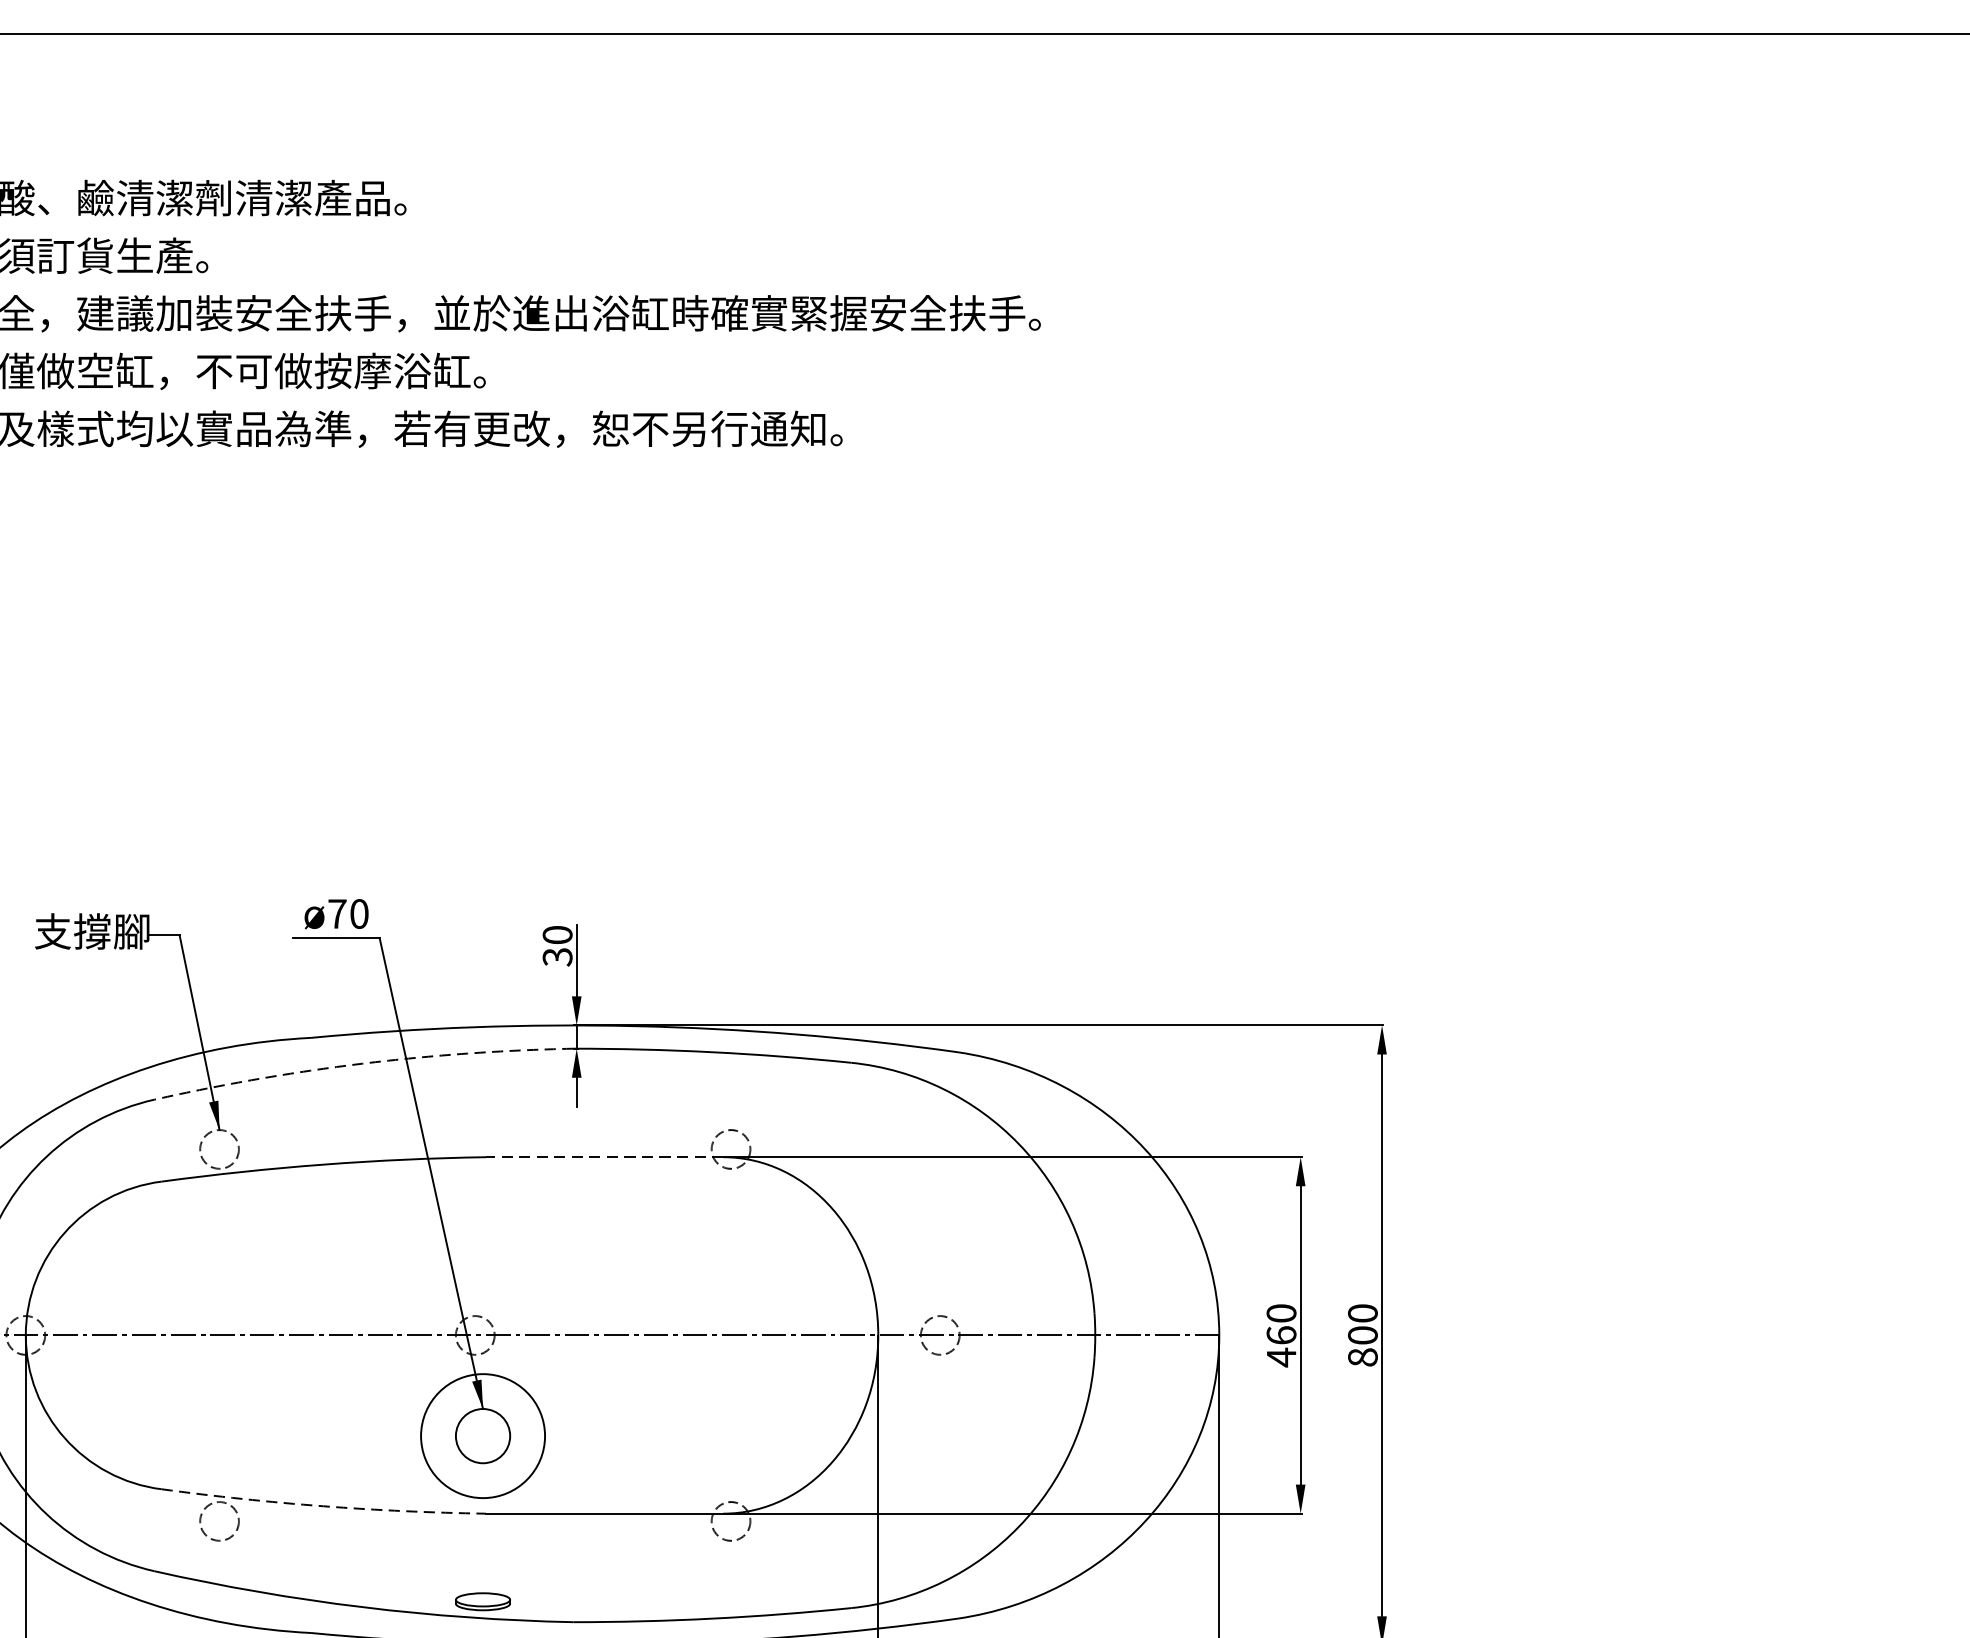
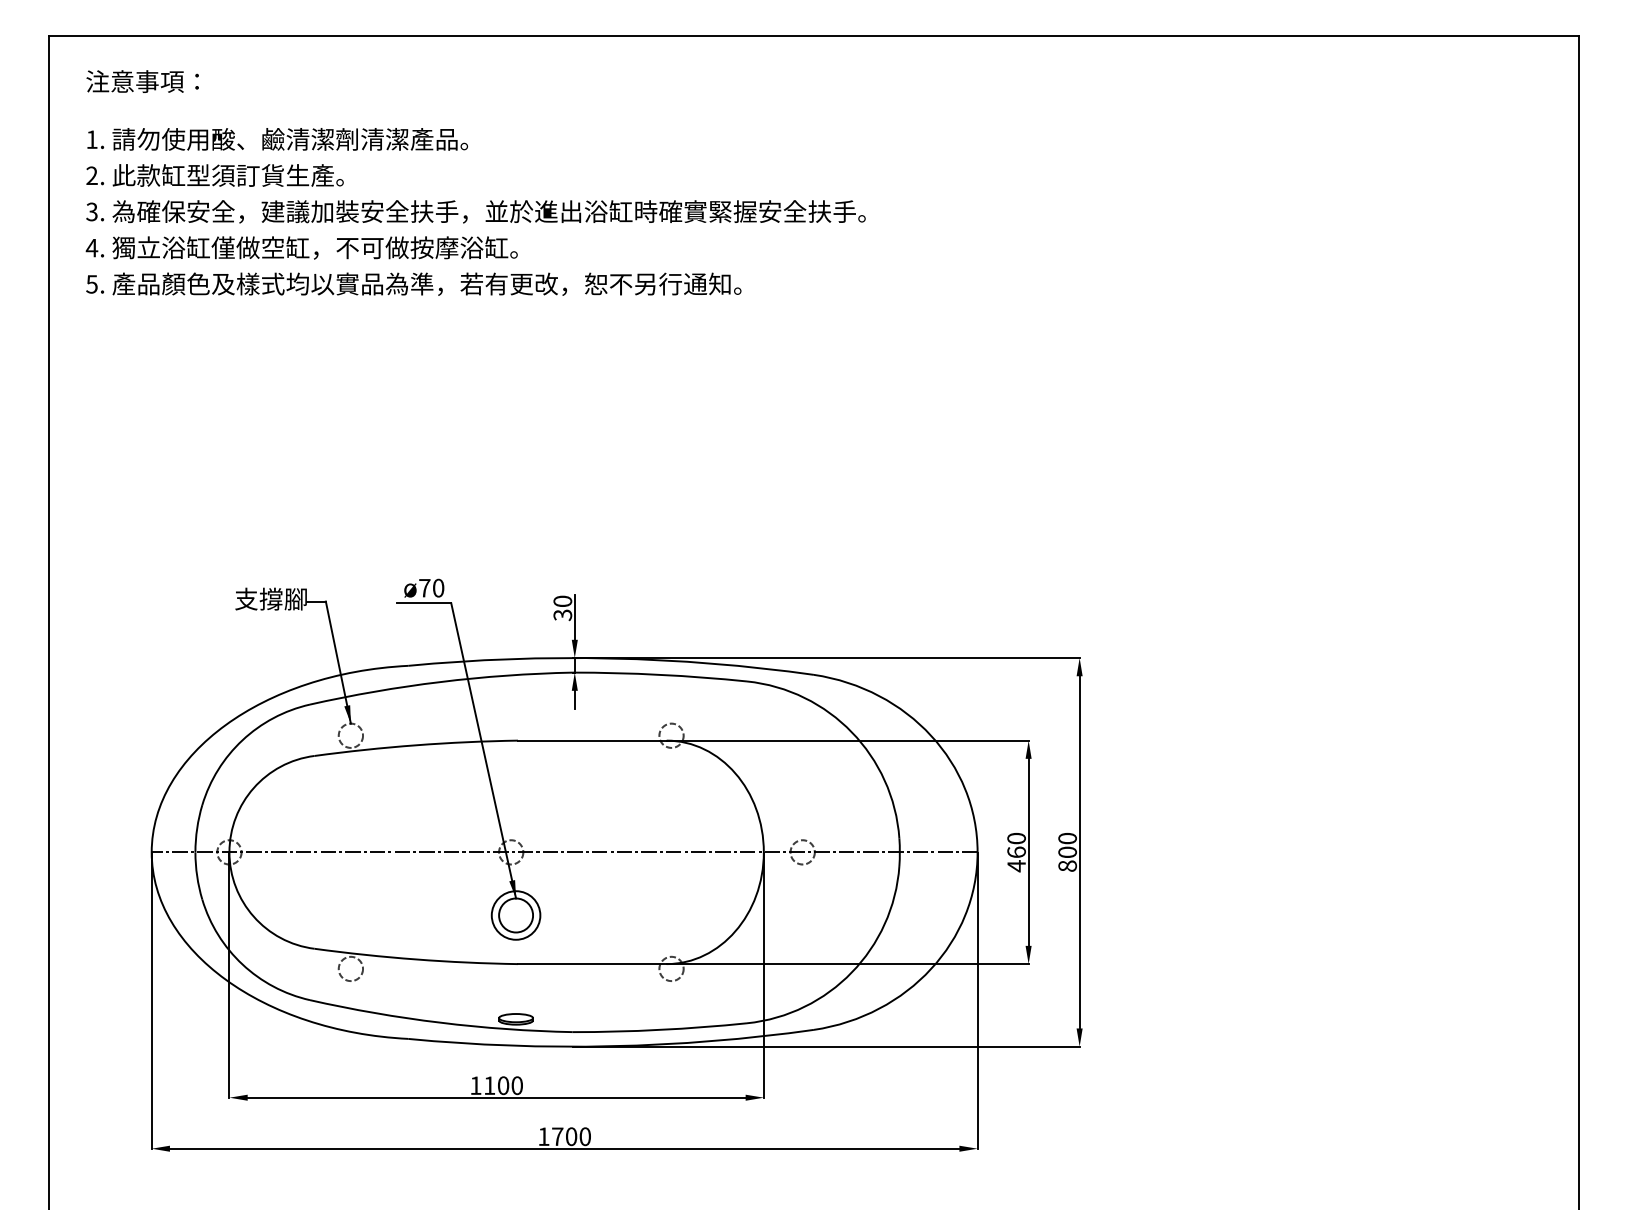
arc: (362, 1064) -> (440, 682), dashed -> solid
line: (603, 1156) -> (591, 740), dashed -> solid
circle: (482, 1436) -> (515, 915), size x0.62
arc: (324, 1506) -> (416, 959), dashed -> solid

